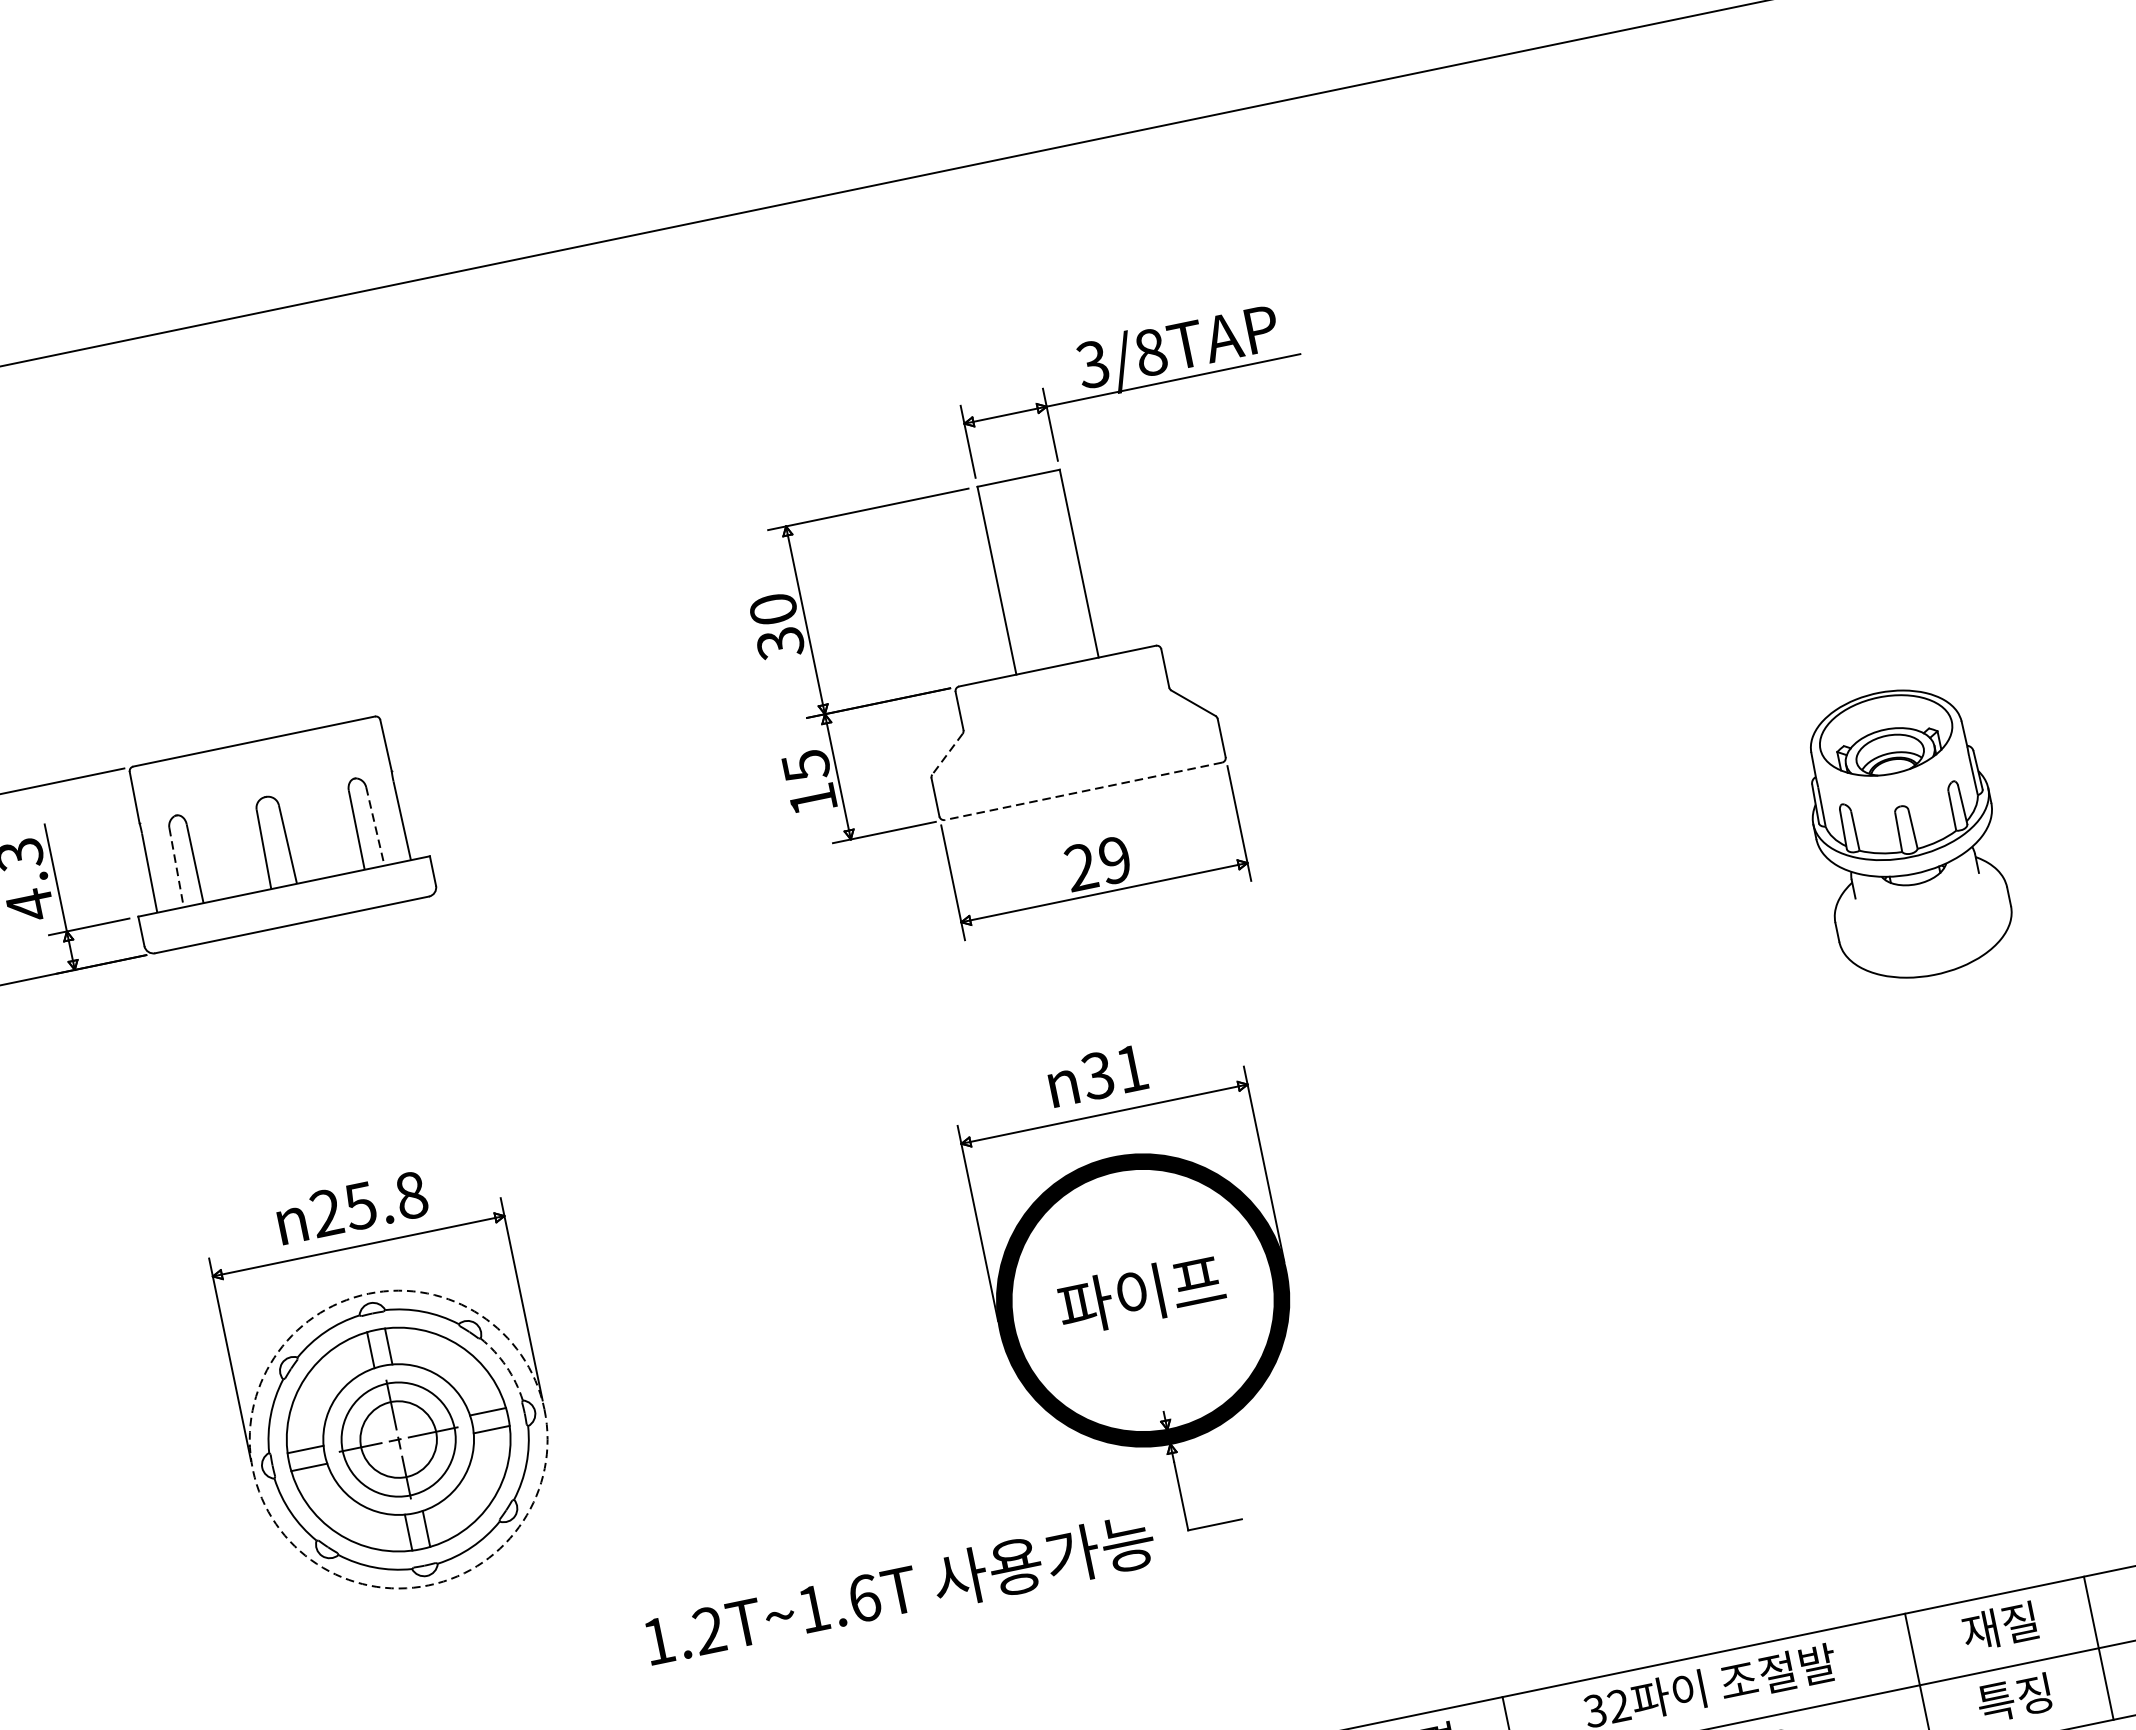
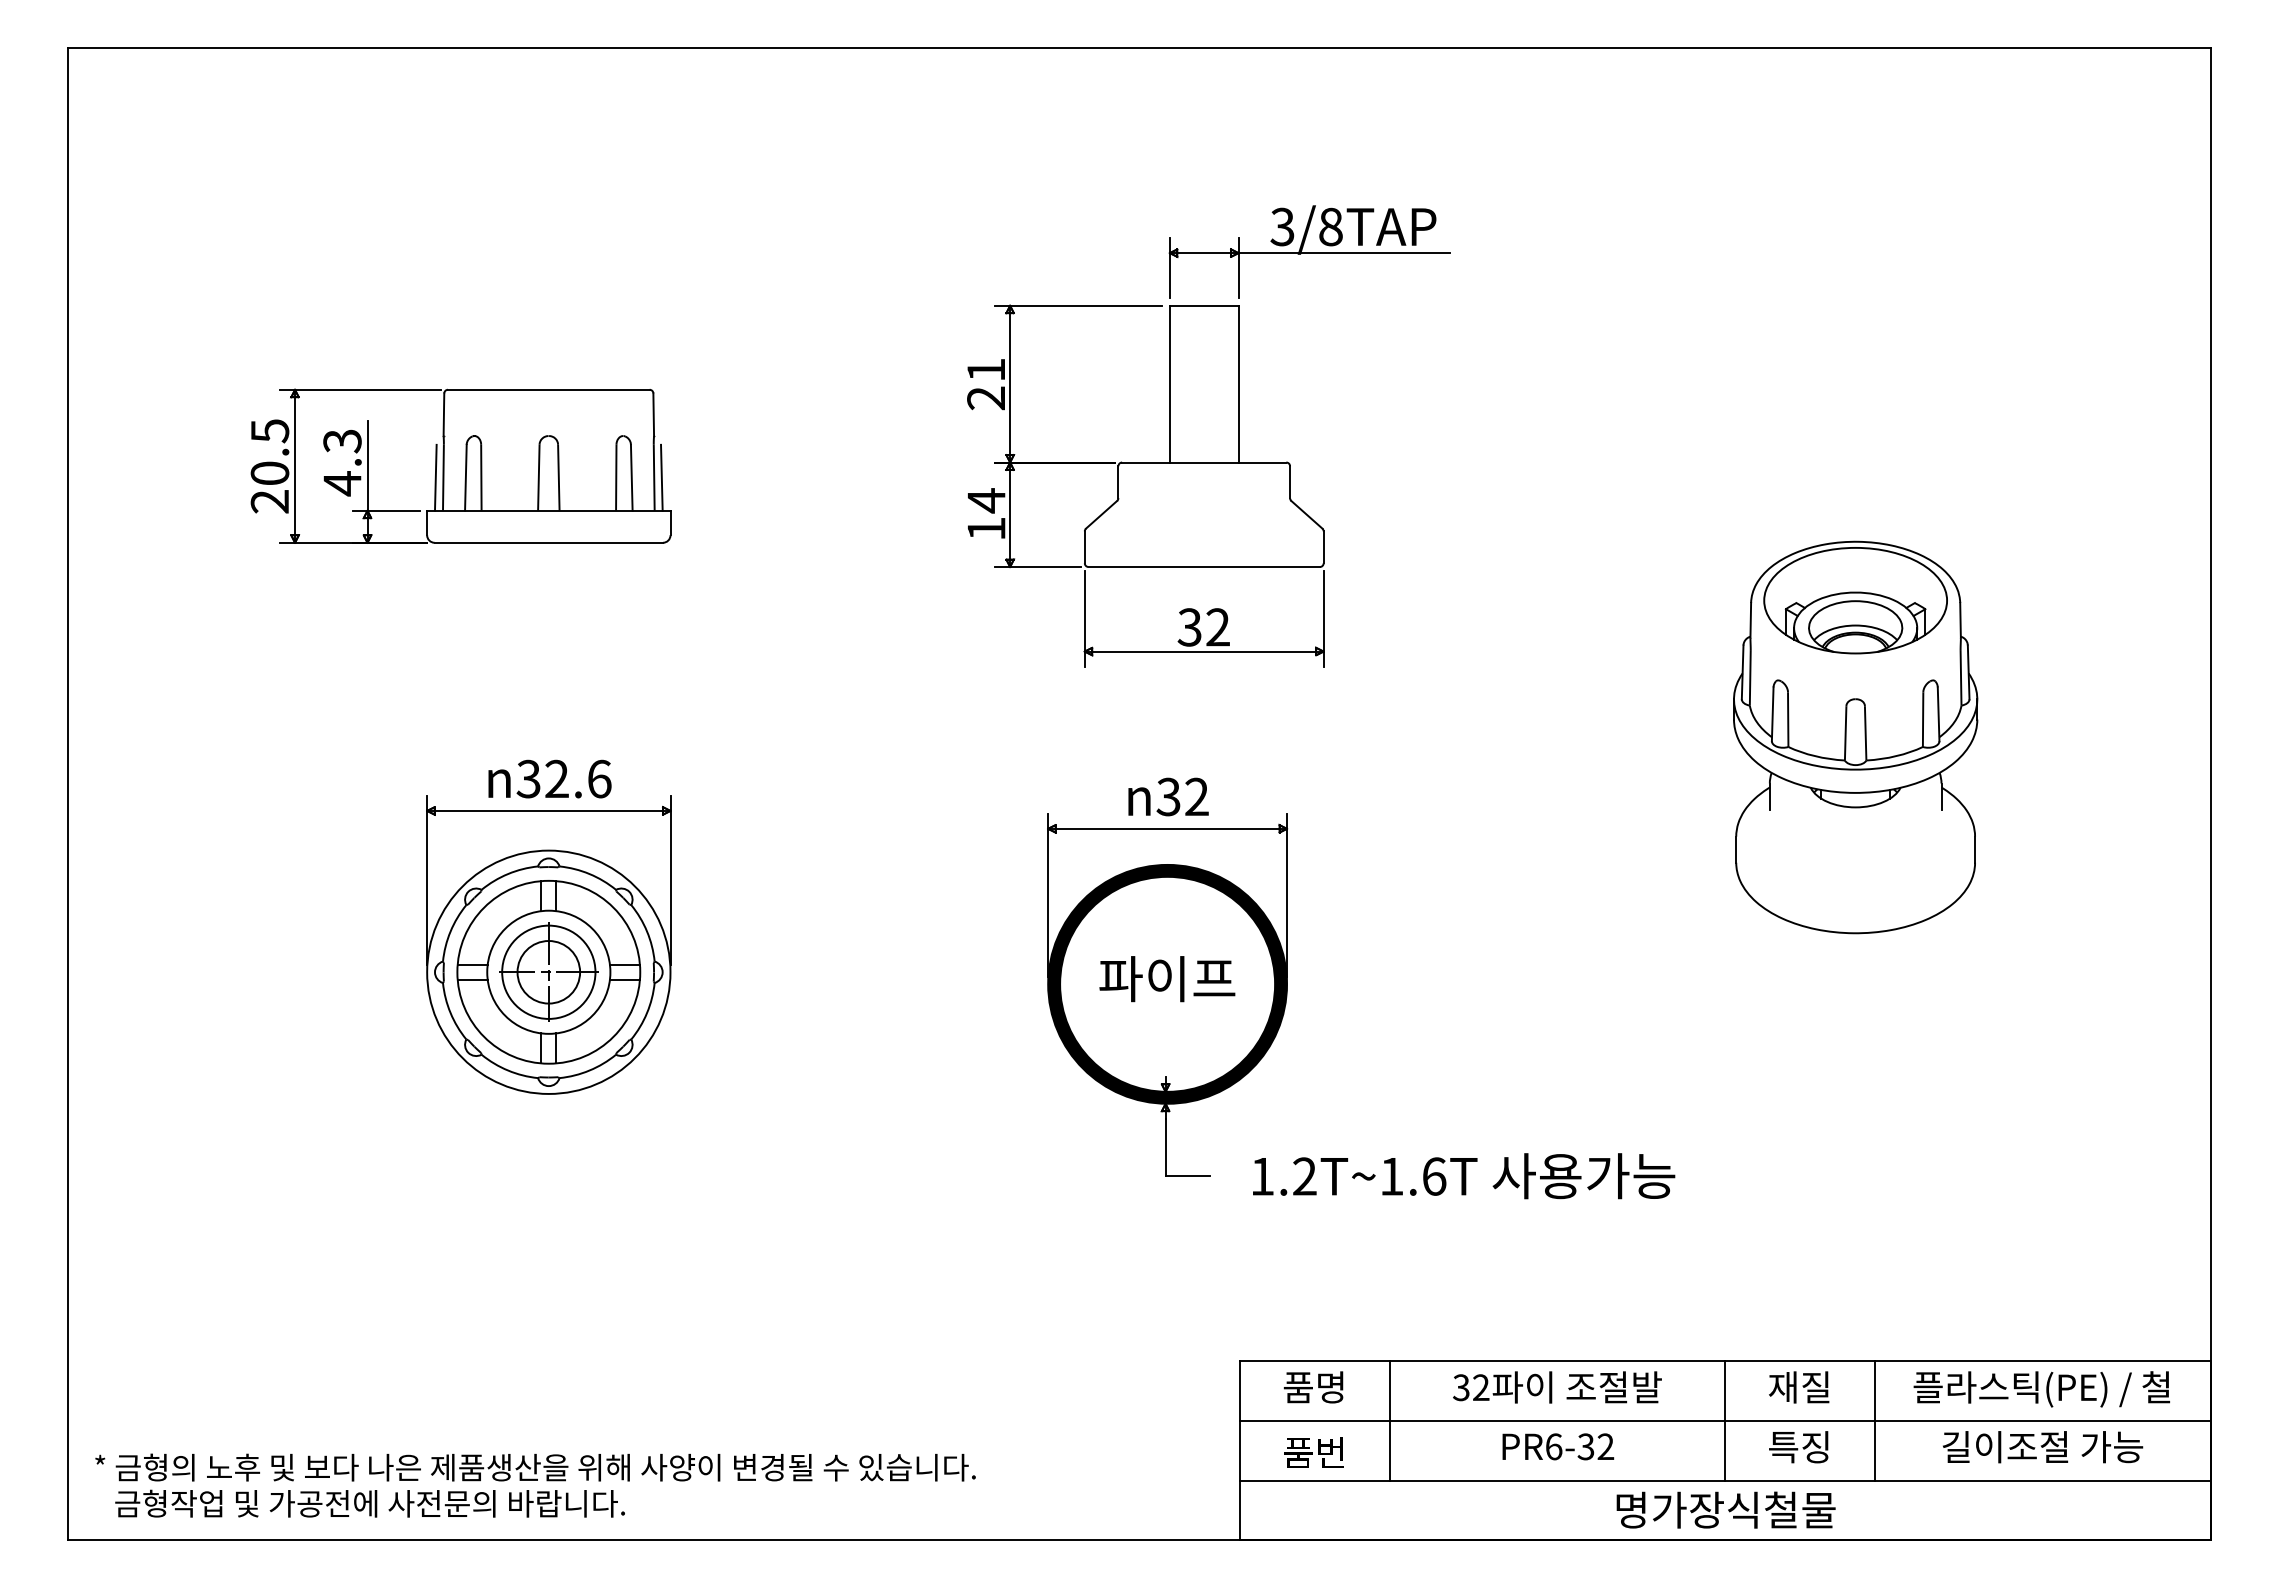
text: (777, 626) -> (986, 384), 30 -> 21
line: (947, 753) -> (1101, 514), dashed -> solid
text: (806, 765) -> (986, 500), 15 -> 14
line: (1083, 791) -> (1204, 567), dashed -> solid
line: (410, 818) -> (661, 477), added
line: (374, 826) -> (631, 477), dashed -> solid
part: (1906, 833) -> (1855, 737), size x1.67
text: (1097, 863) -> (1203, 627), 29 -> 32
line: (176, 867) -> (465, 477), dashed -> solid
line: (140, 874) -> (435, 477), added
text: (1131, 1068) -> (1196, 796), 31 -> 32
text: (368, 1203) -> (563, 778), 25.8 -> 32.6
arc: (506, 1366) -> (647, 931), dashed -> solid
circle: (398, 1438) -> (548, 971), dashed -> solid
text: (900, 1590) -> (1464, 1176), moved

